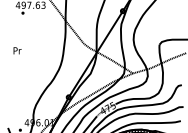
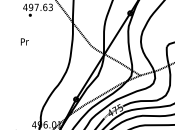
text: (17, 50) -> (24, 41), moved

